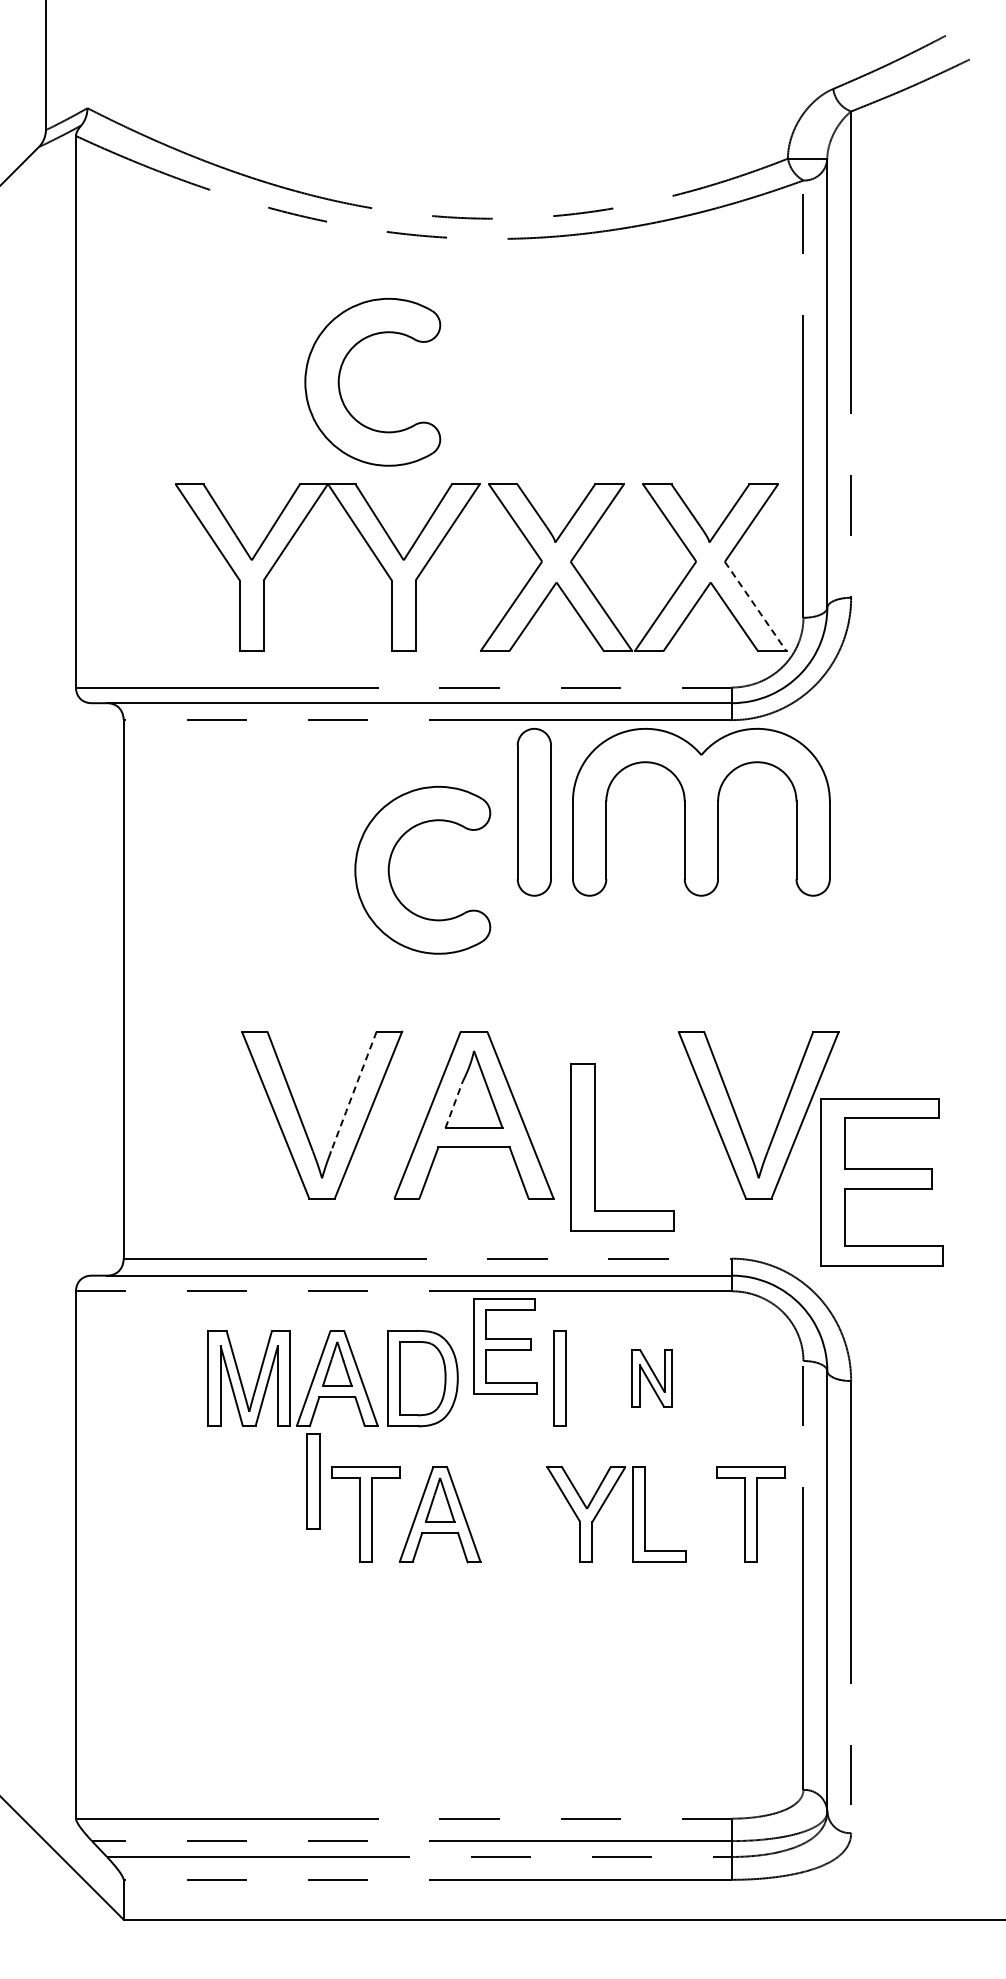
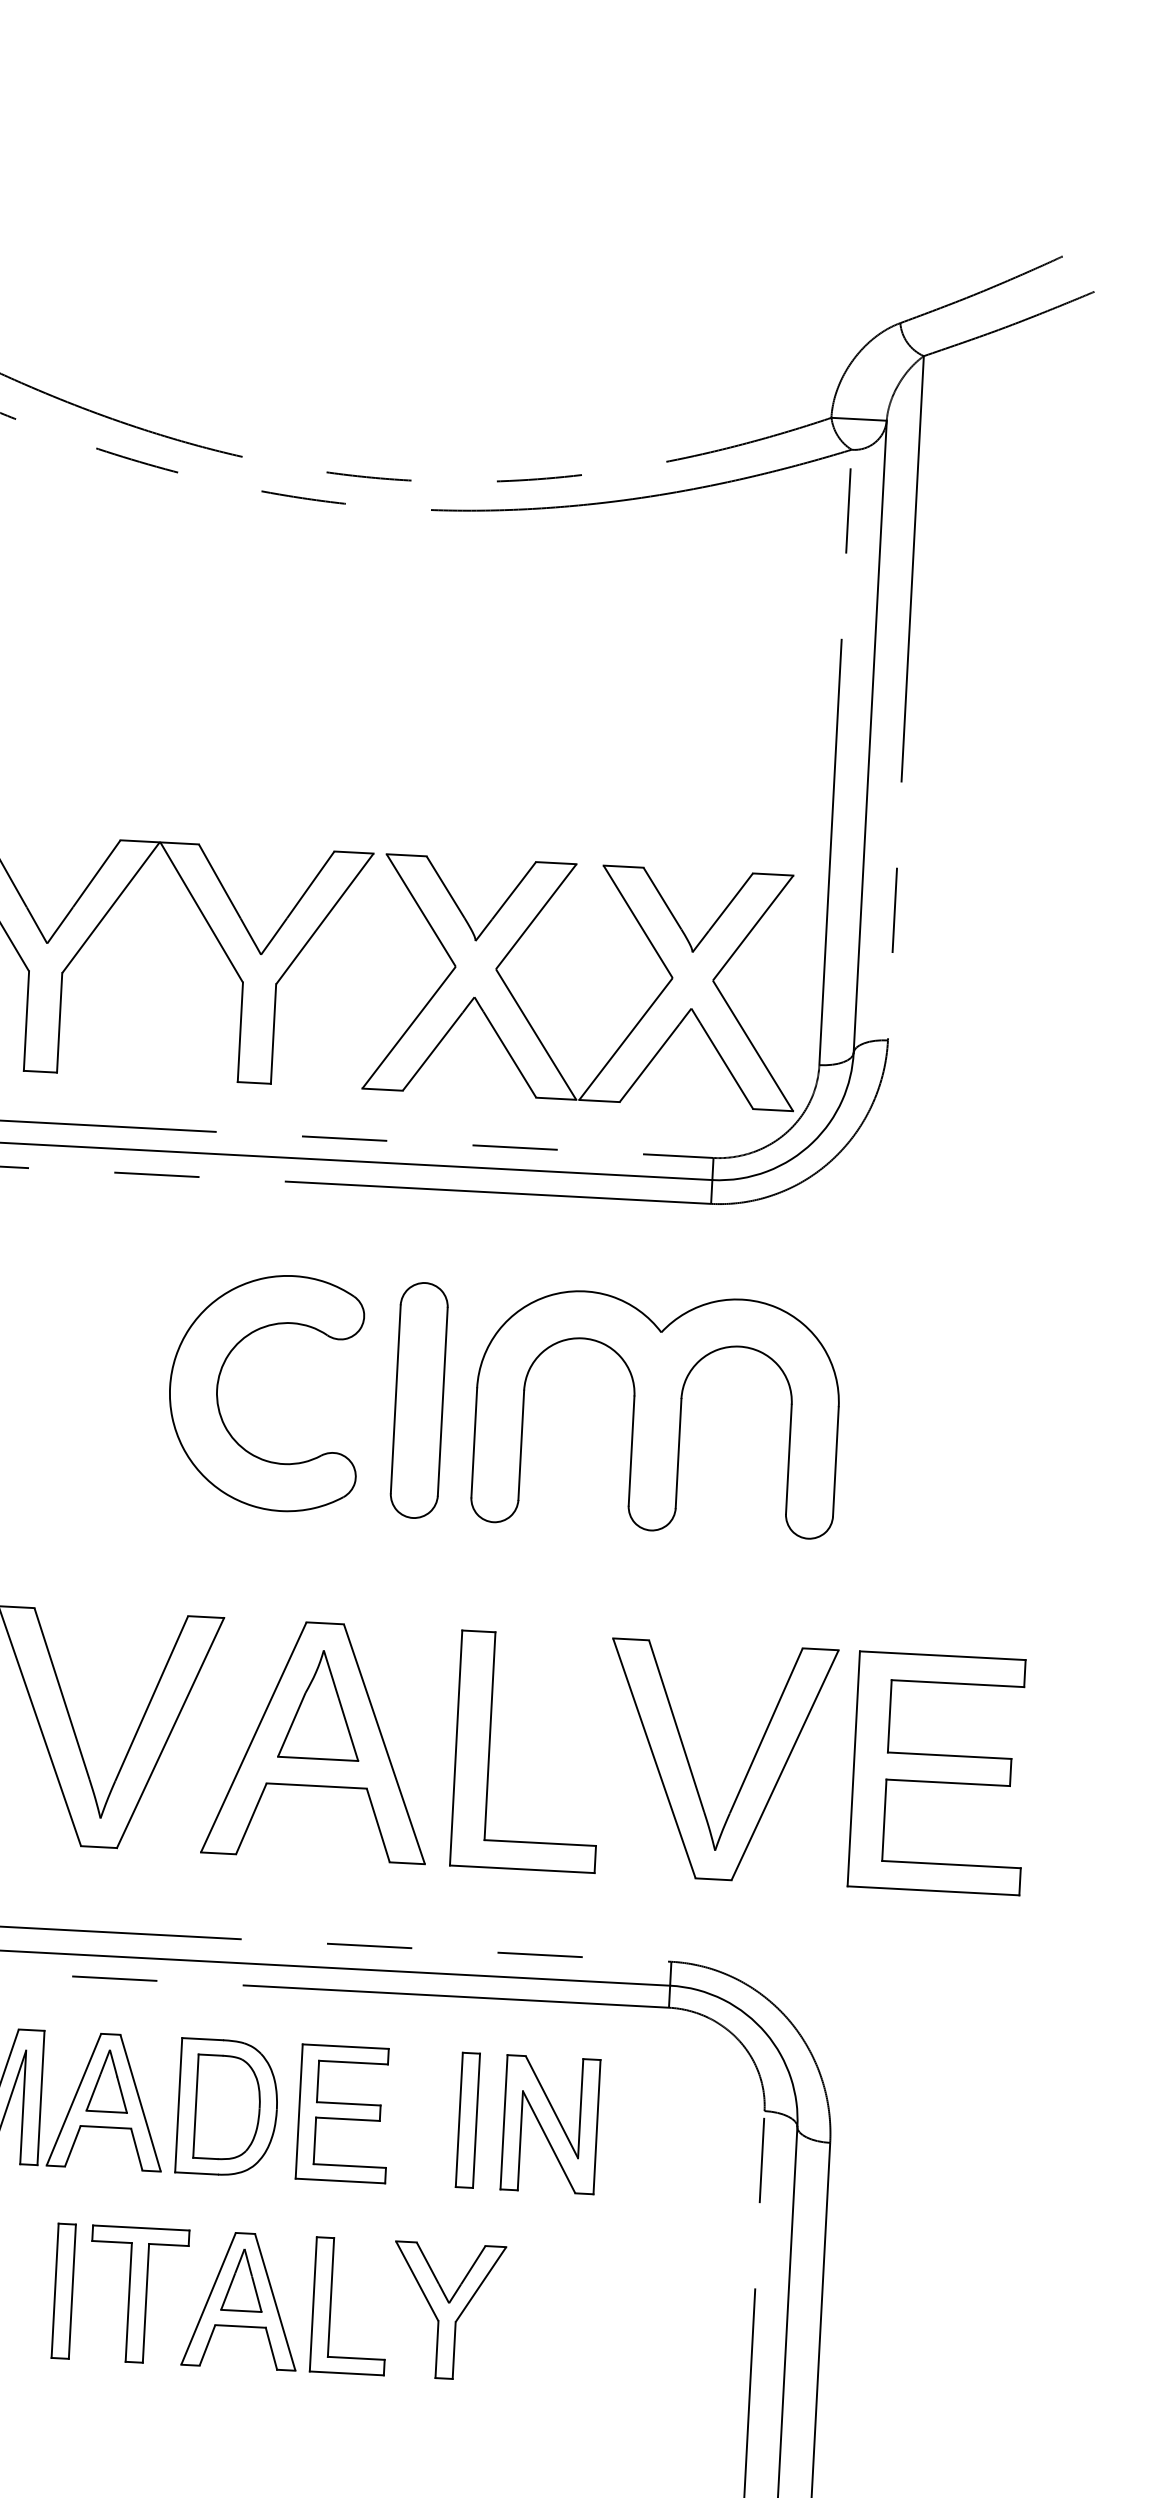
part: (340, 376) -> (185, 691), removed
line: (755, 606) -> (752, 1045), dashed -> solid
part: (701, 811) -> (657, 1411), moved
part: (533, 812) -> (417, 1400), moved
line: (353, 1092) -> (151, 1700), dashed -> solid
line: (454, 1104) -> (292, 1724), dashed -> solid
part: (595, 1147) -> (489, 1750), moved
part: (881, 1182) -> (938, 1773), moved
part: (505, 1346) -> (343, 2113), moved
part: (559, 1378) -> (467, 2120), moved
part: (651, 1378) -> (549, 2124), size x1.67
part: (313, 1481) -> (63, 2290), moved
part: (645, 1514) -> (331, 2305), moved
part: (750, 1514) -> (678, 2323), removed

